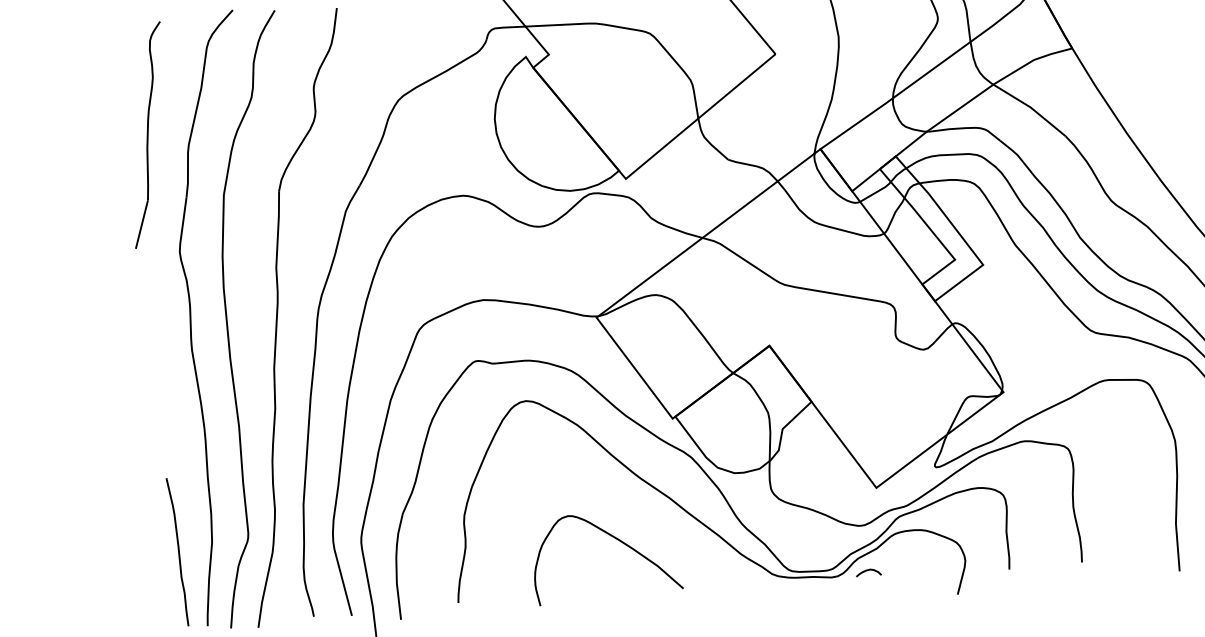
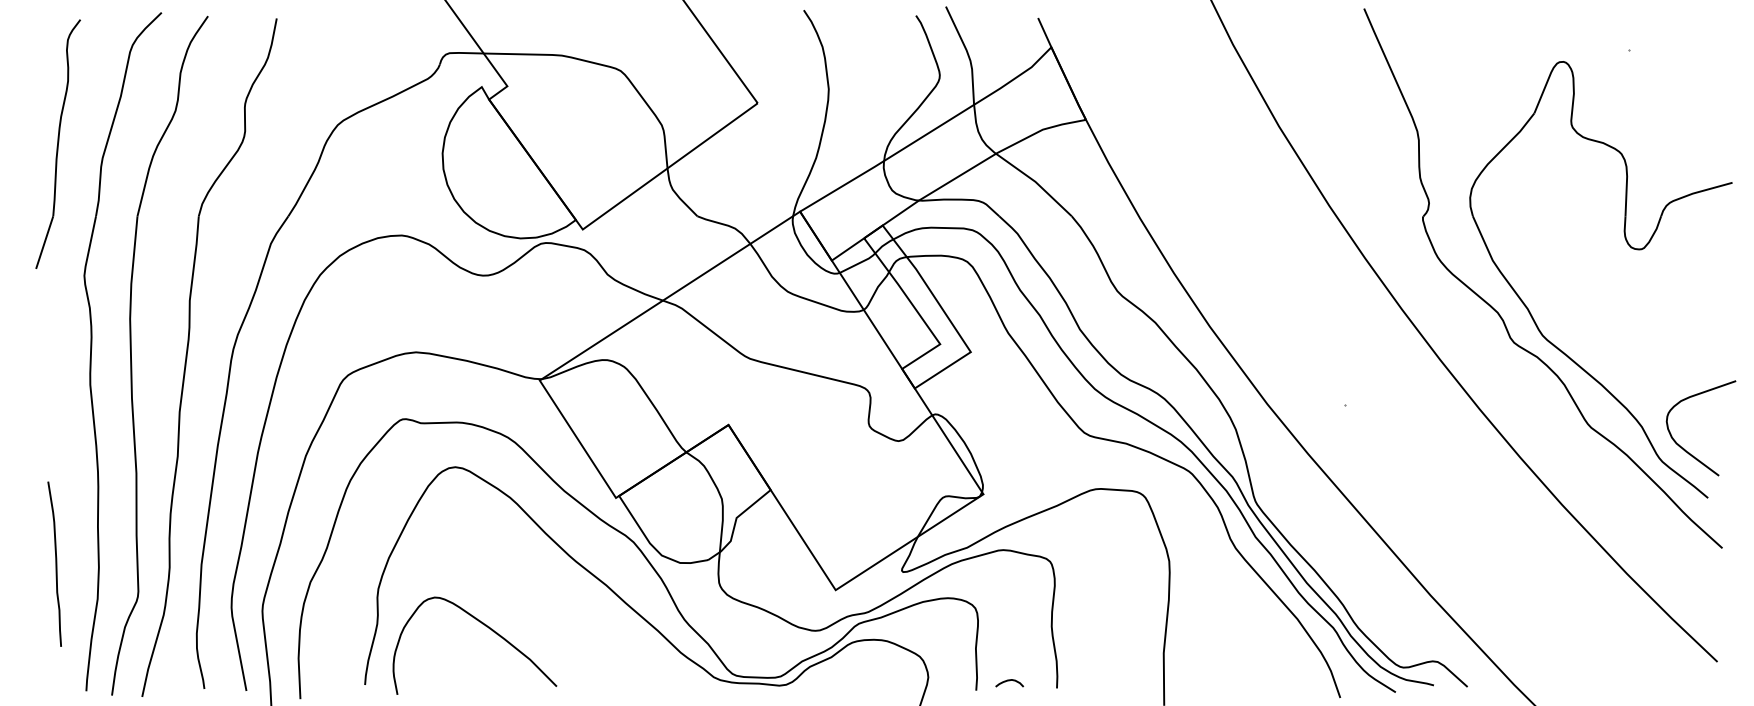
curve: (619, 541) -> (489, 629), moved
curve: (178, 551) -> (55, 563), moved
curve: (868, 571) -> (1009, 681), moved

